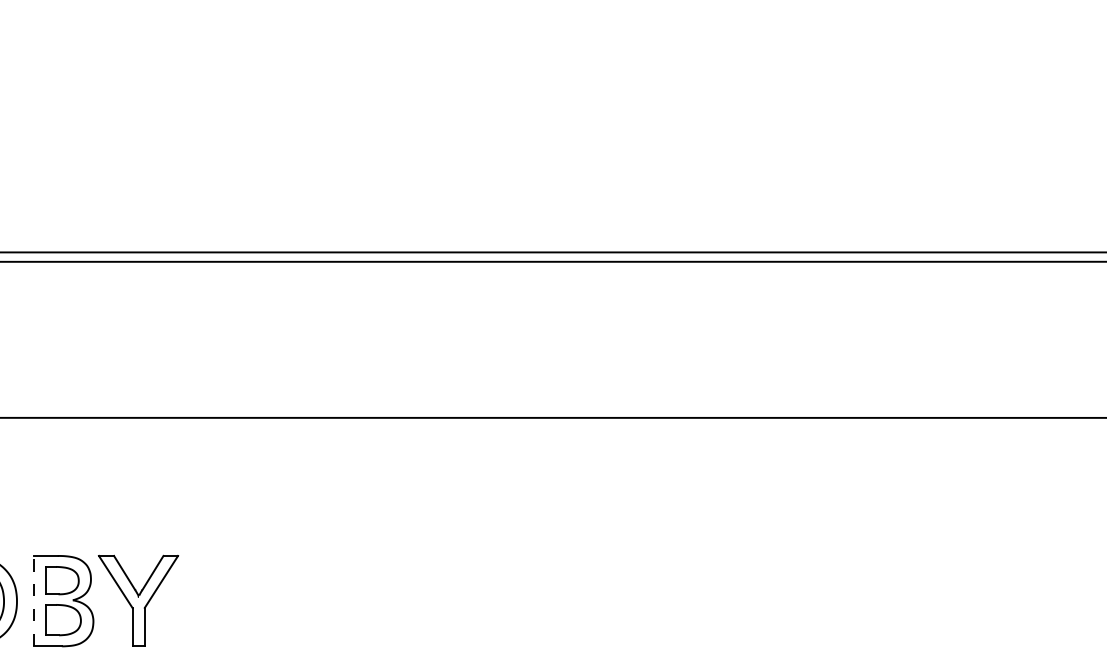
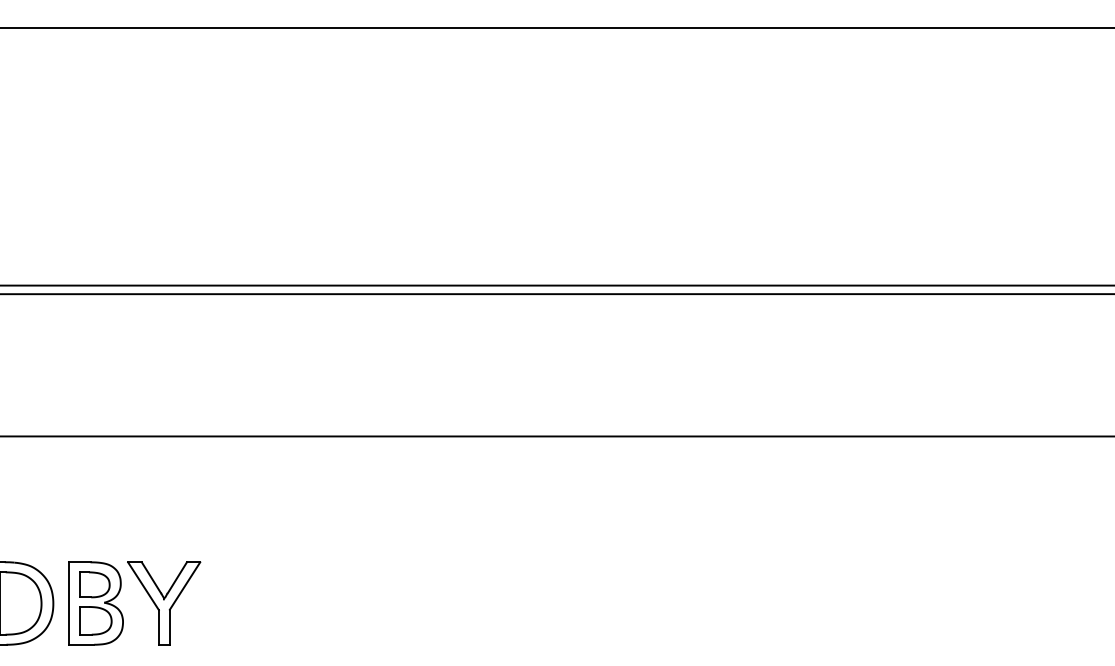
line: (33, 601) -> (68, 603), dashed -> solid

